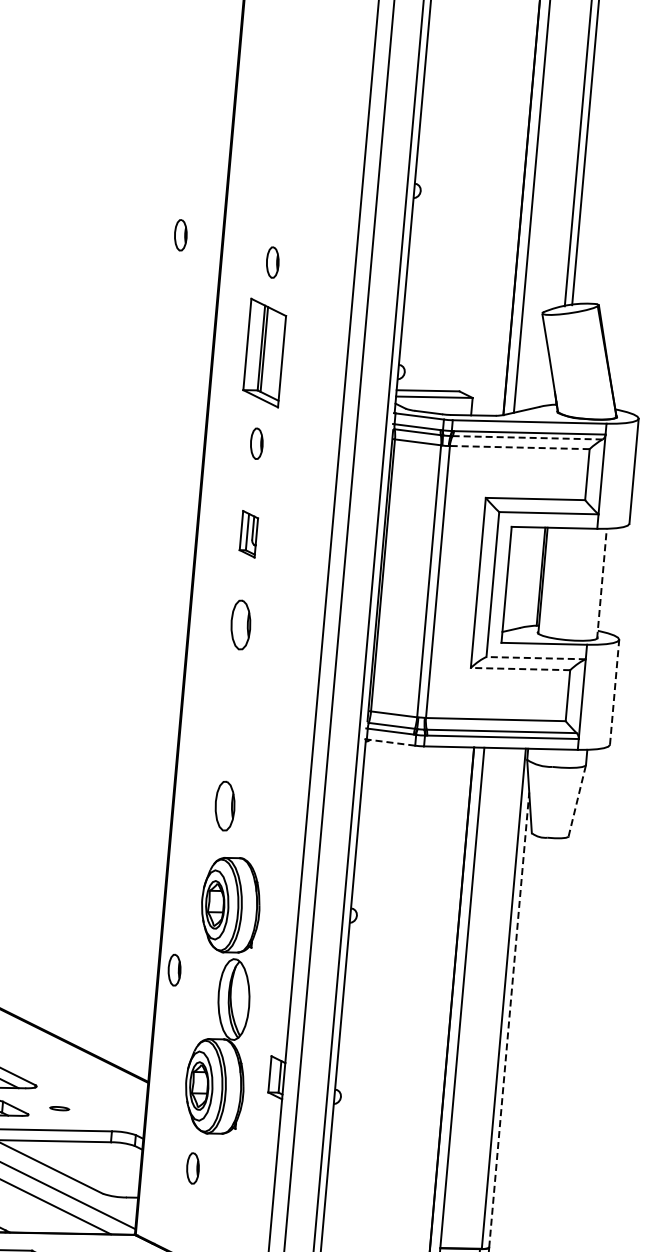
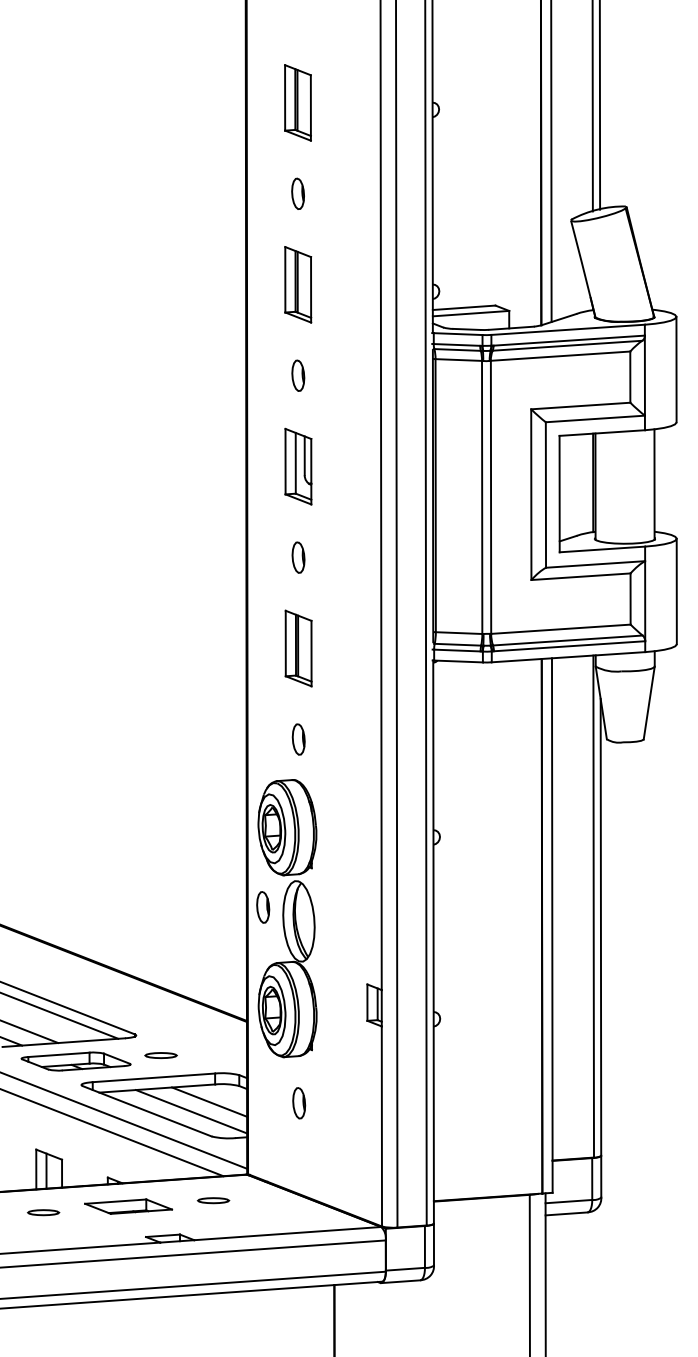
part: (280, 171) -> (297, 102), added
part: (180, 234) -> (203, 174), removed
part: (265, 352) -> (298, 284), size x0.71
line: (527, 437) -> (567, 345), dashed -> solid
line: (519, 447) -> (560, 356), dashed -> solid
part: (248, 534) -> (298, 466), size x1.67
line: (601, 583) -> (654, 484), dashed -> solid
part: (240, 624) -> (298, 557), size x0.62
line: (536, 658) -> (595, 564), dashed -> solid
line: (520, 668) -> (580, 576), dashed -> solid
line: (614, 692) -> (676, 591), dashed -> solid
part: (232, 715) -> (298, 648), added
line: (390, 742) -> (458, 661), dashed -> solid
line: (577, 801) -> (649, 703), dashed -> solid
part: (224, 806) -> (298, 739), size x0.62
part: (222, 995) -> (287, 918), moved
line: (508, 1019) -> (600, 926), dashed -> solid
part: (59, 1108) -> (160, 1055), size x1.67
line: (103, 1158) -> (209, 1101), added
line: (85, 1167) -> (191, 1111), added

